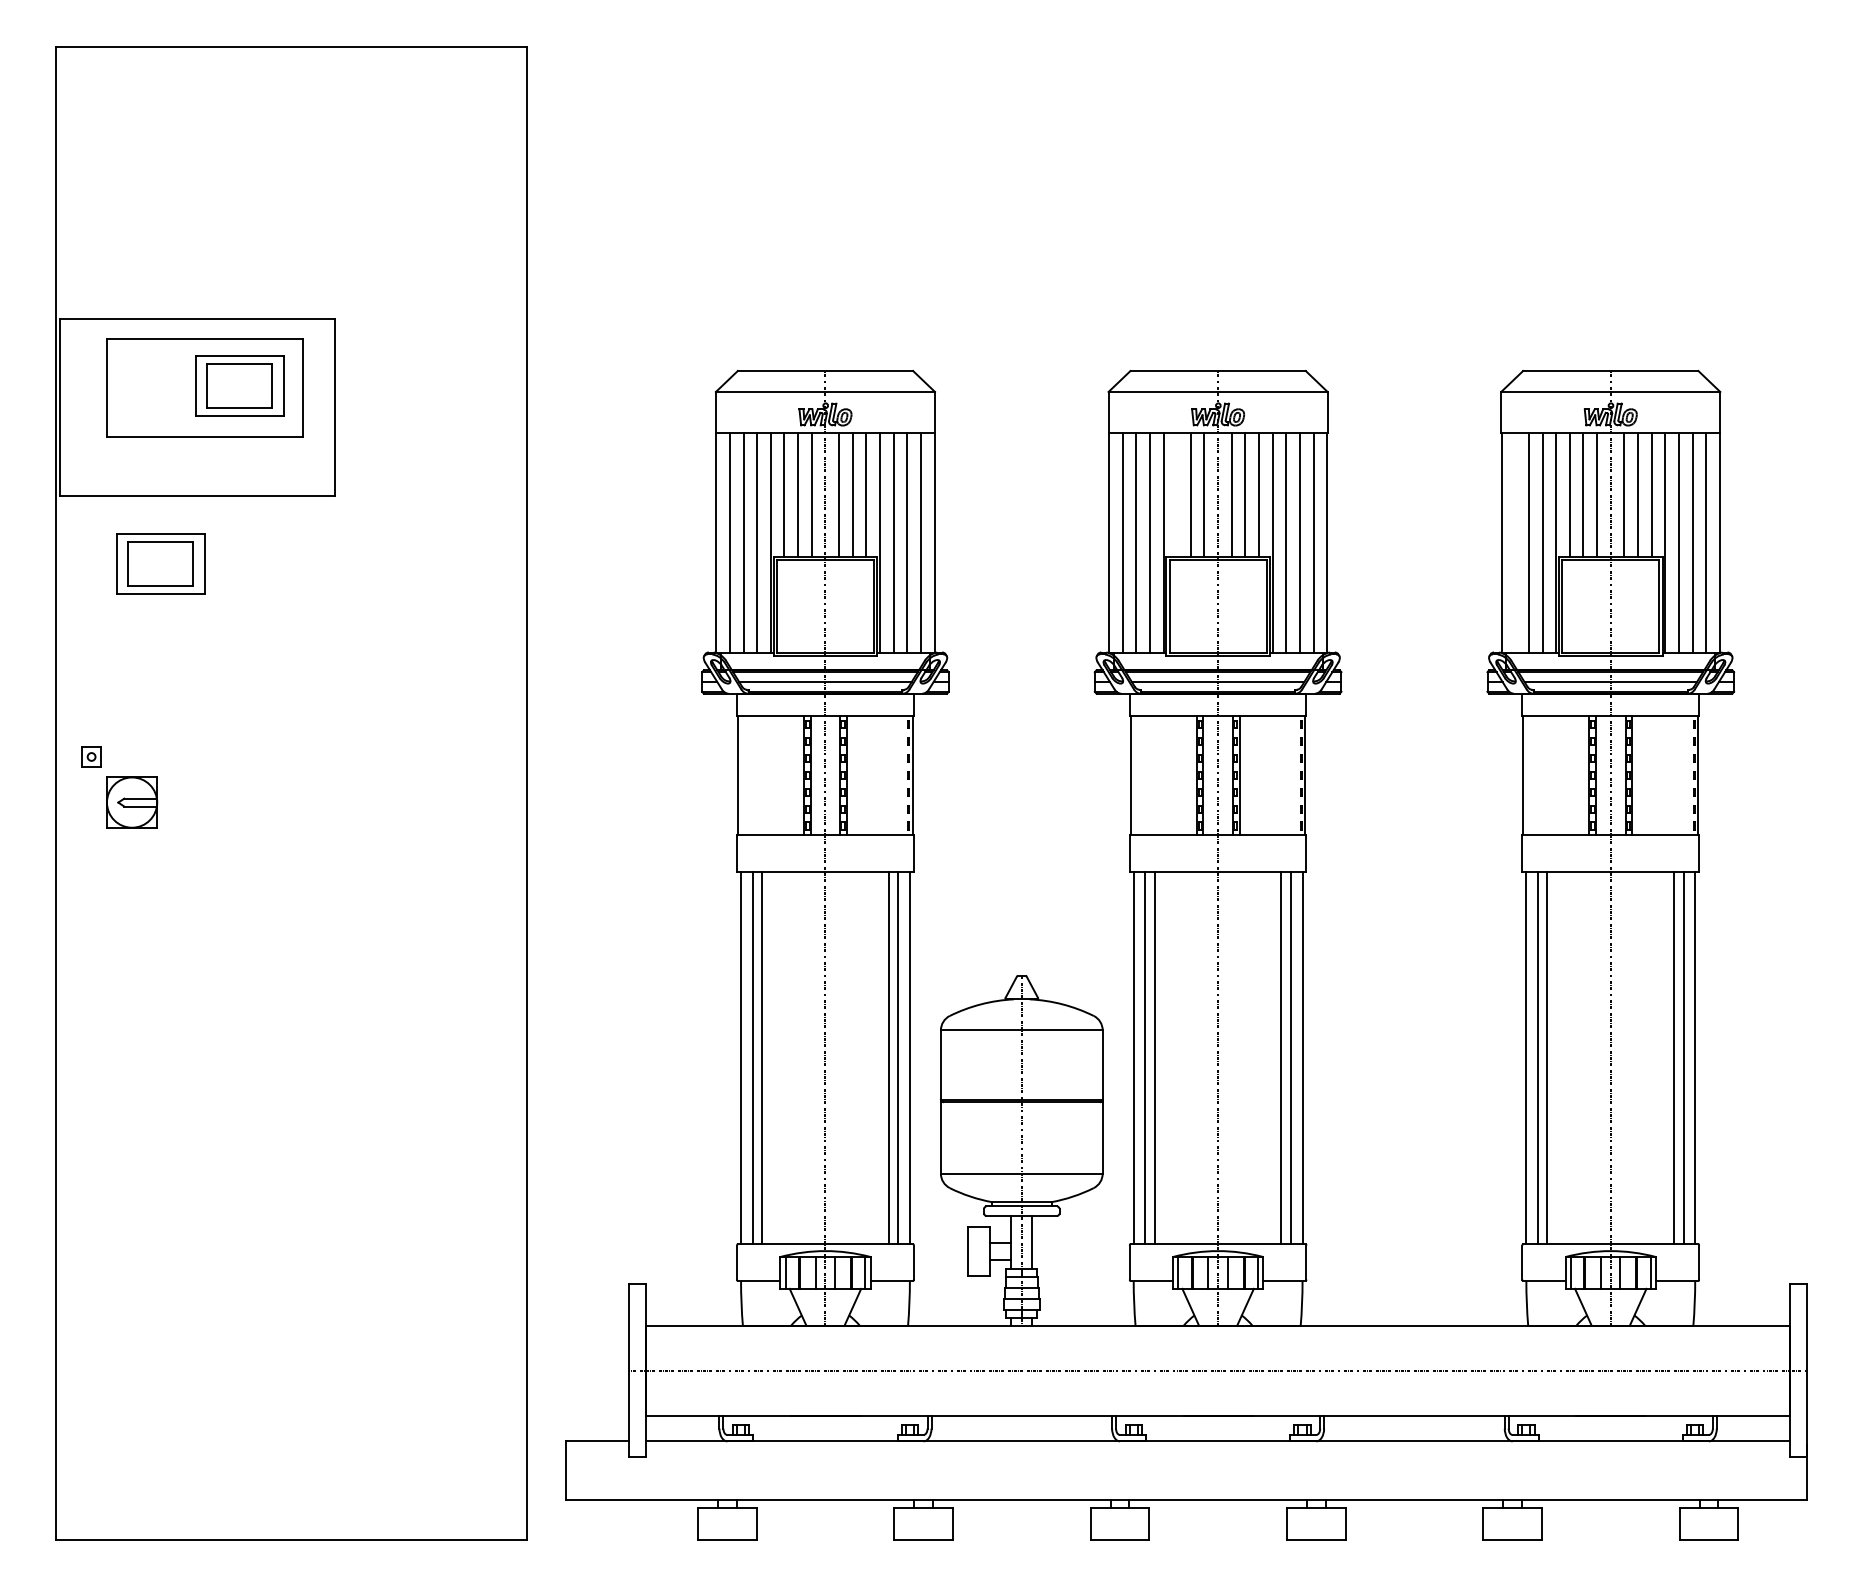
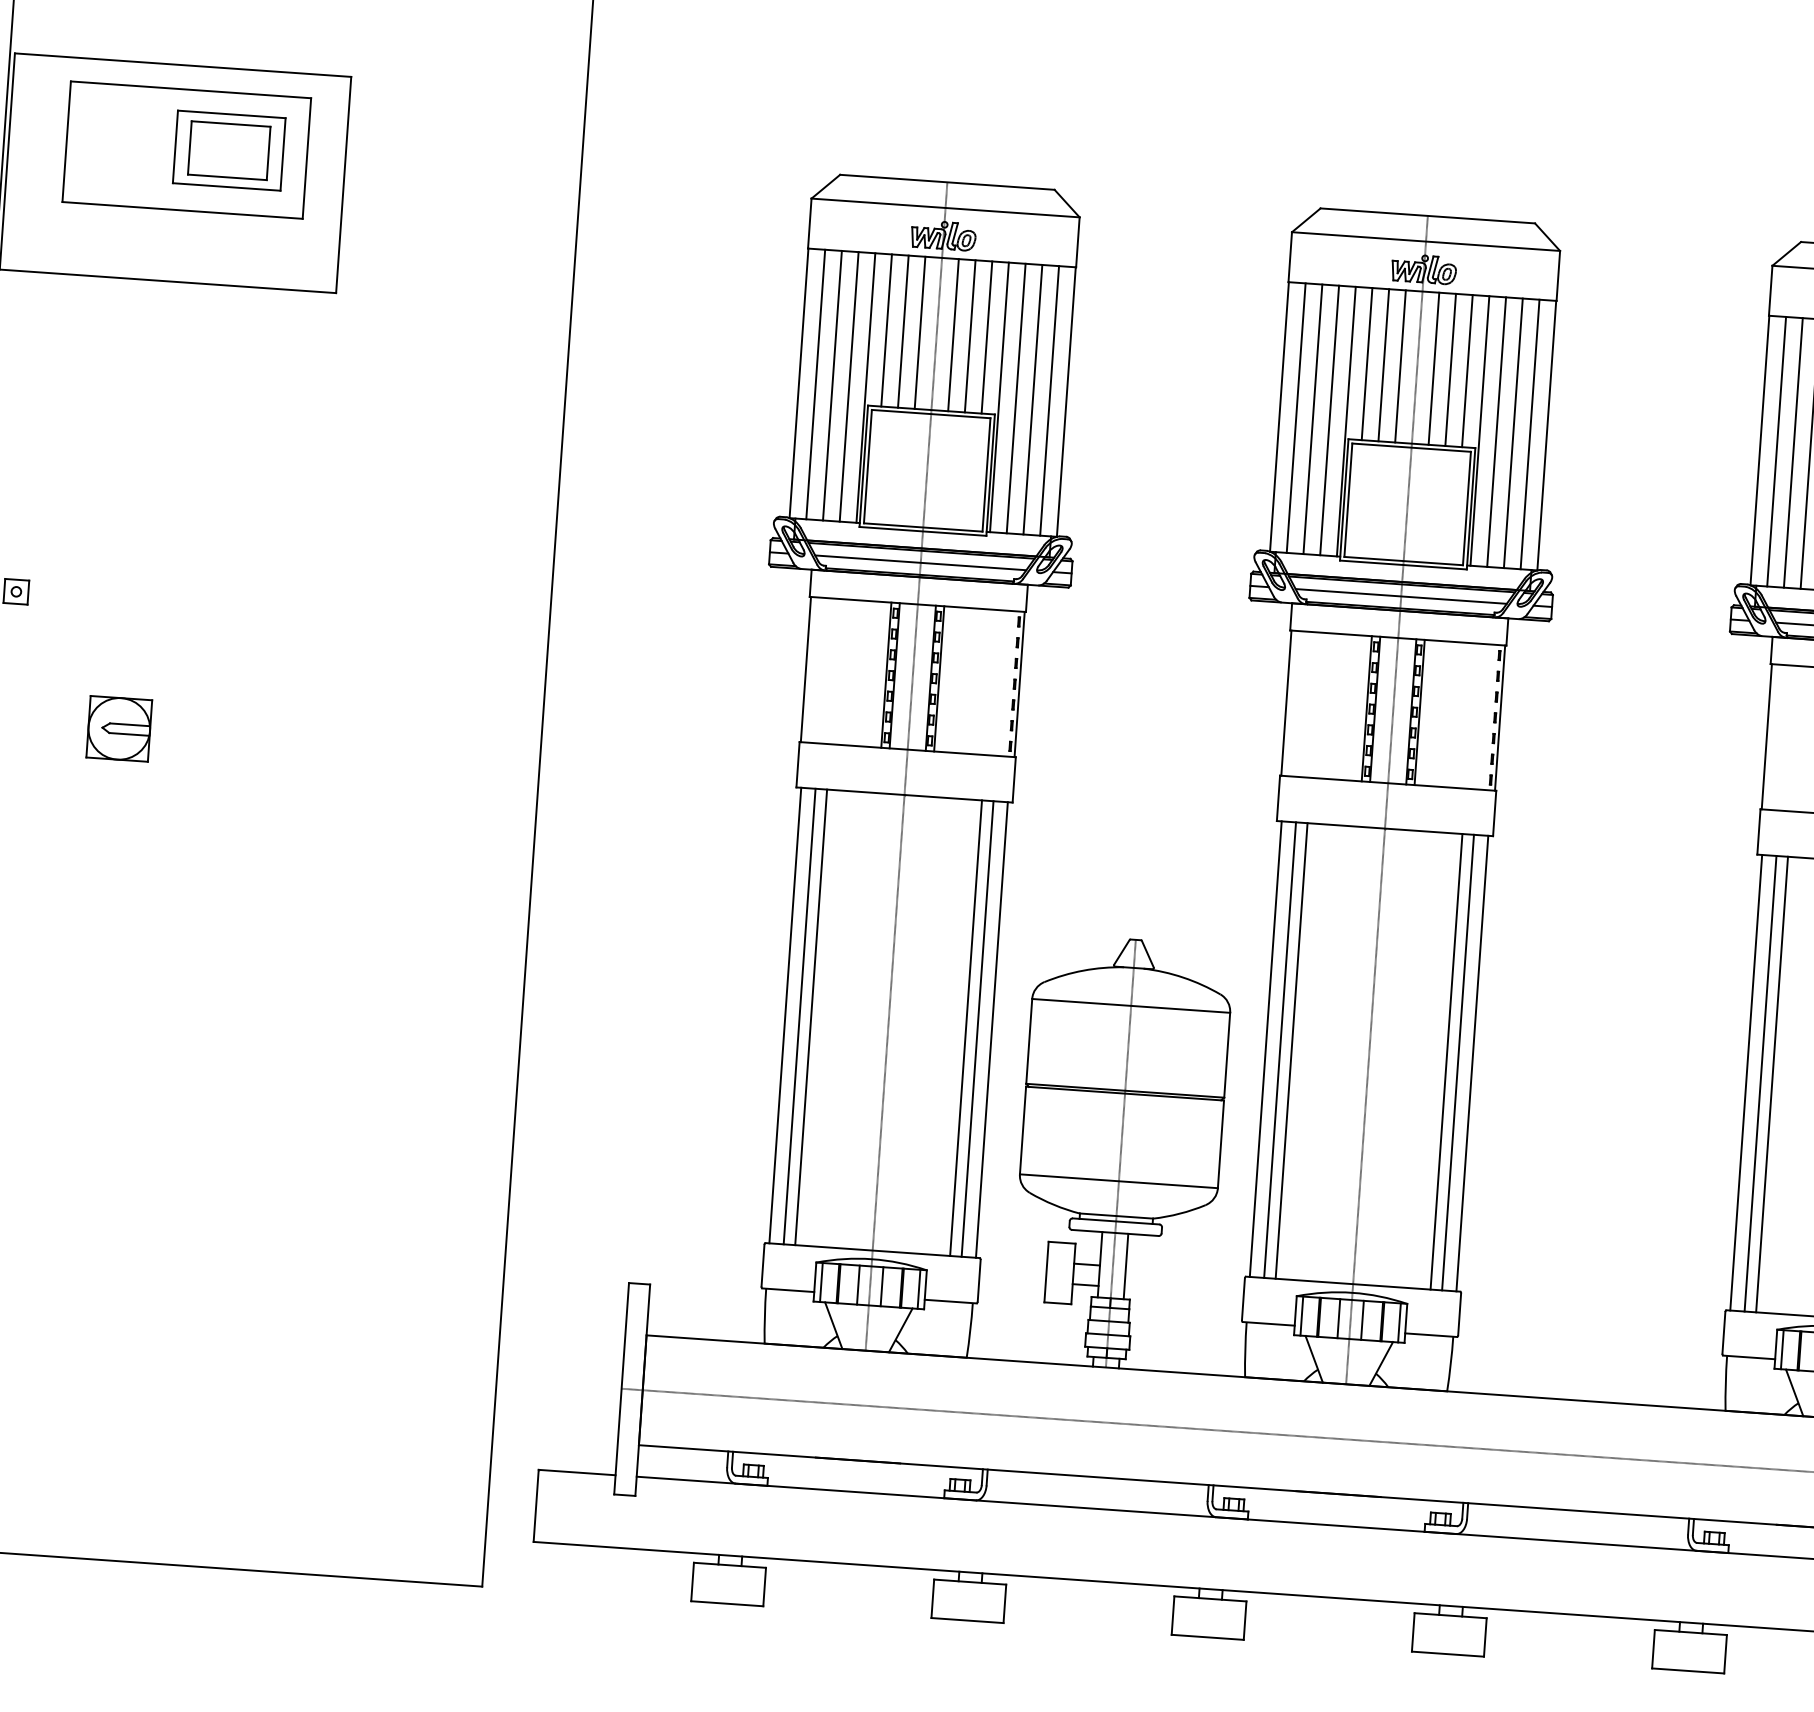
line: (1177, 494) -> (1367, 363), added
line: (1515, 542) -> (1777, 451), added
part: (160, 563) -> (117, 360), removed
part: (132, 802) -> (119, 728), moved

